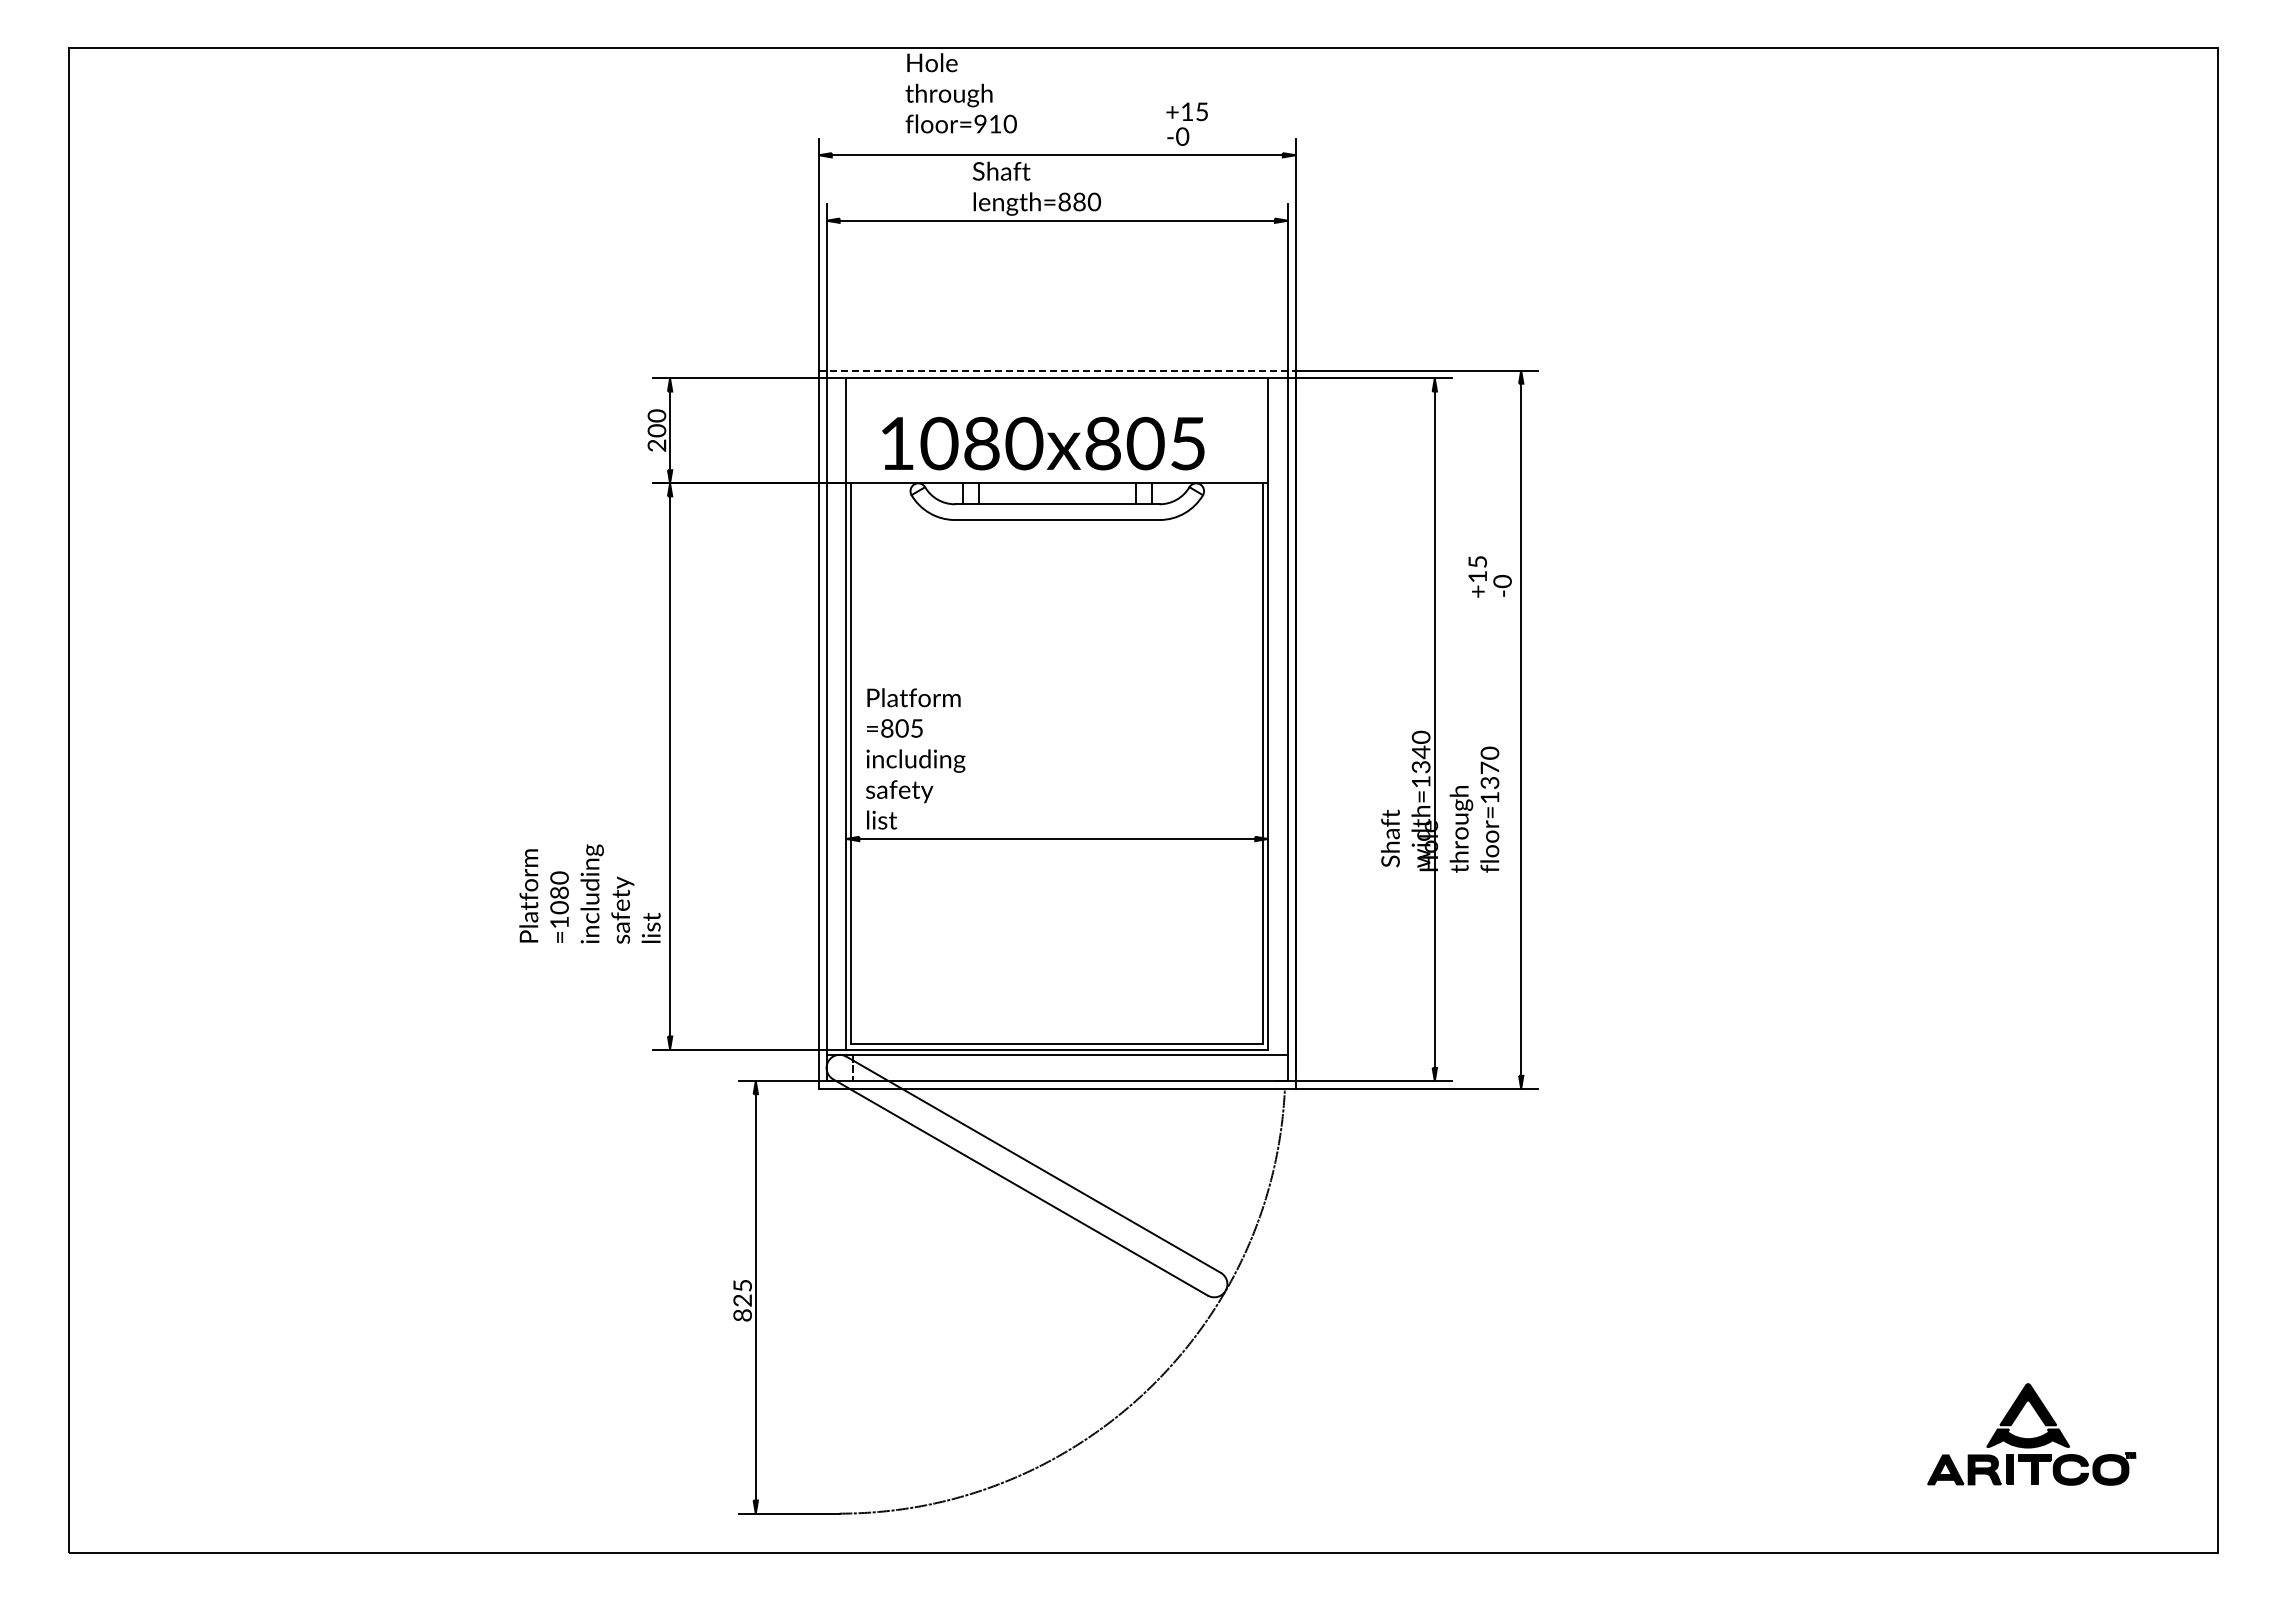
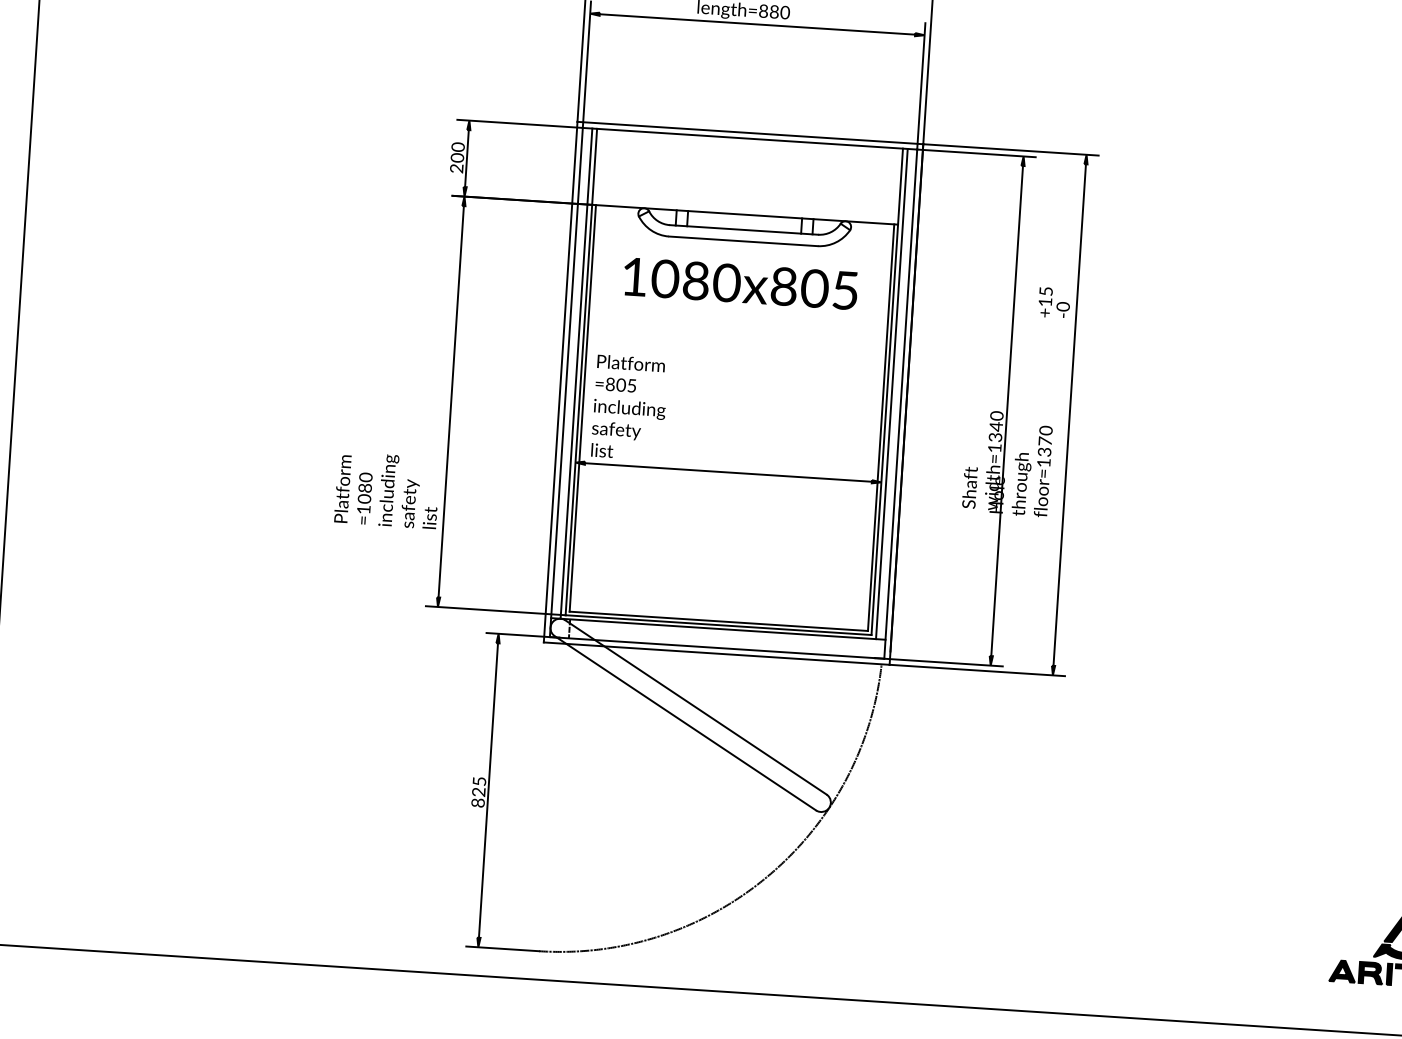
line: (1057, 370) -> (750, 132), dashed -> solid
text: (1043, 443) -> (740, 283), moved
line: (839, 716) -> (576, 373), added
line: (1274, 716) -> (891, 393), added

